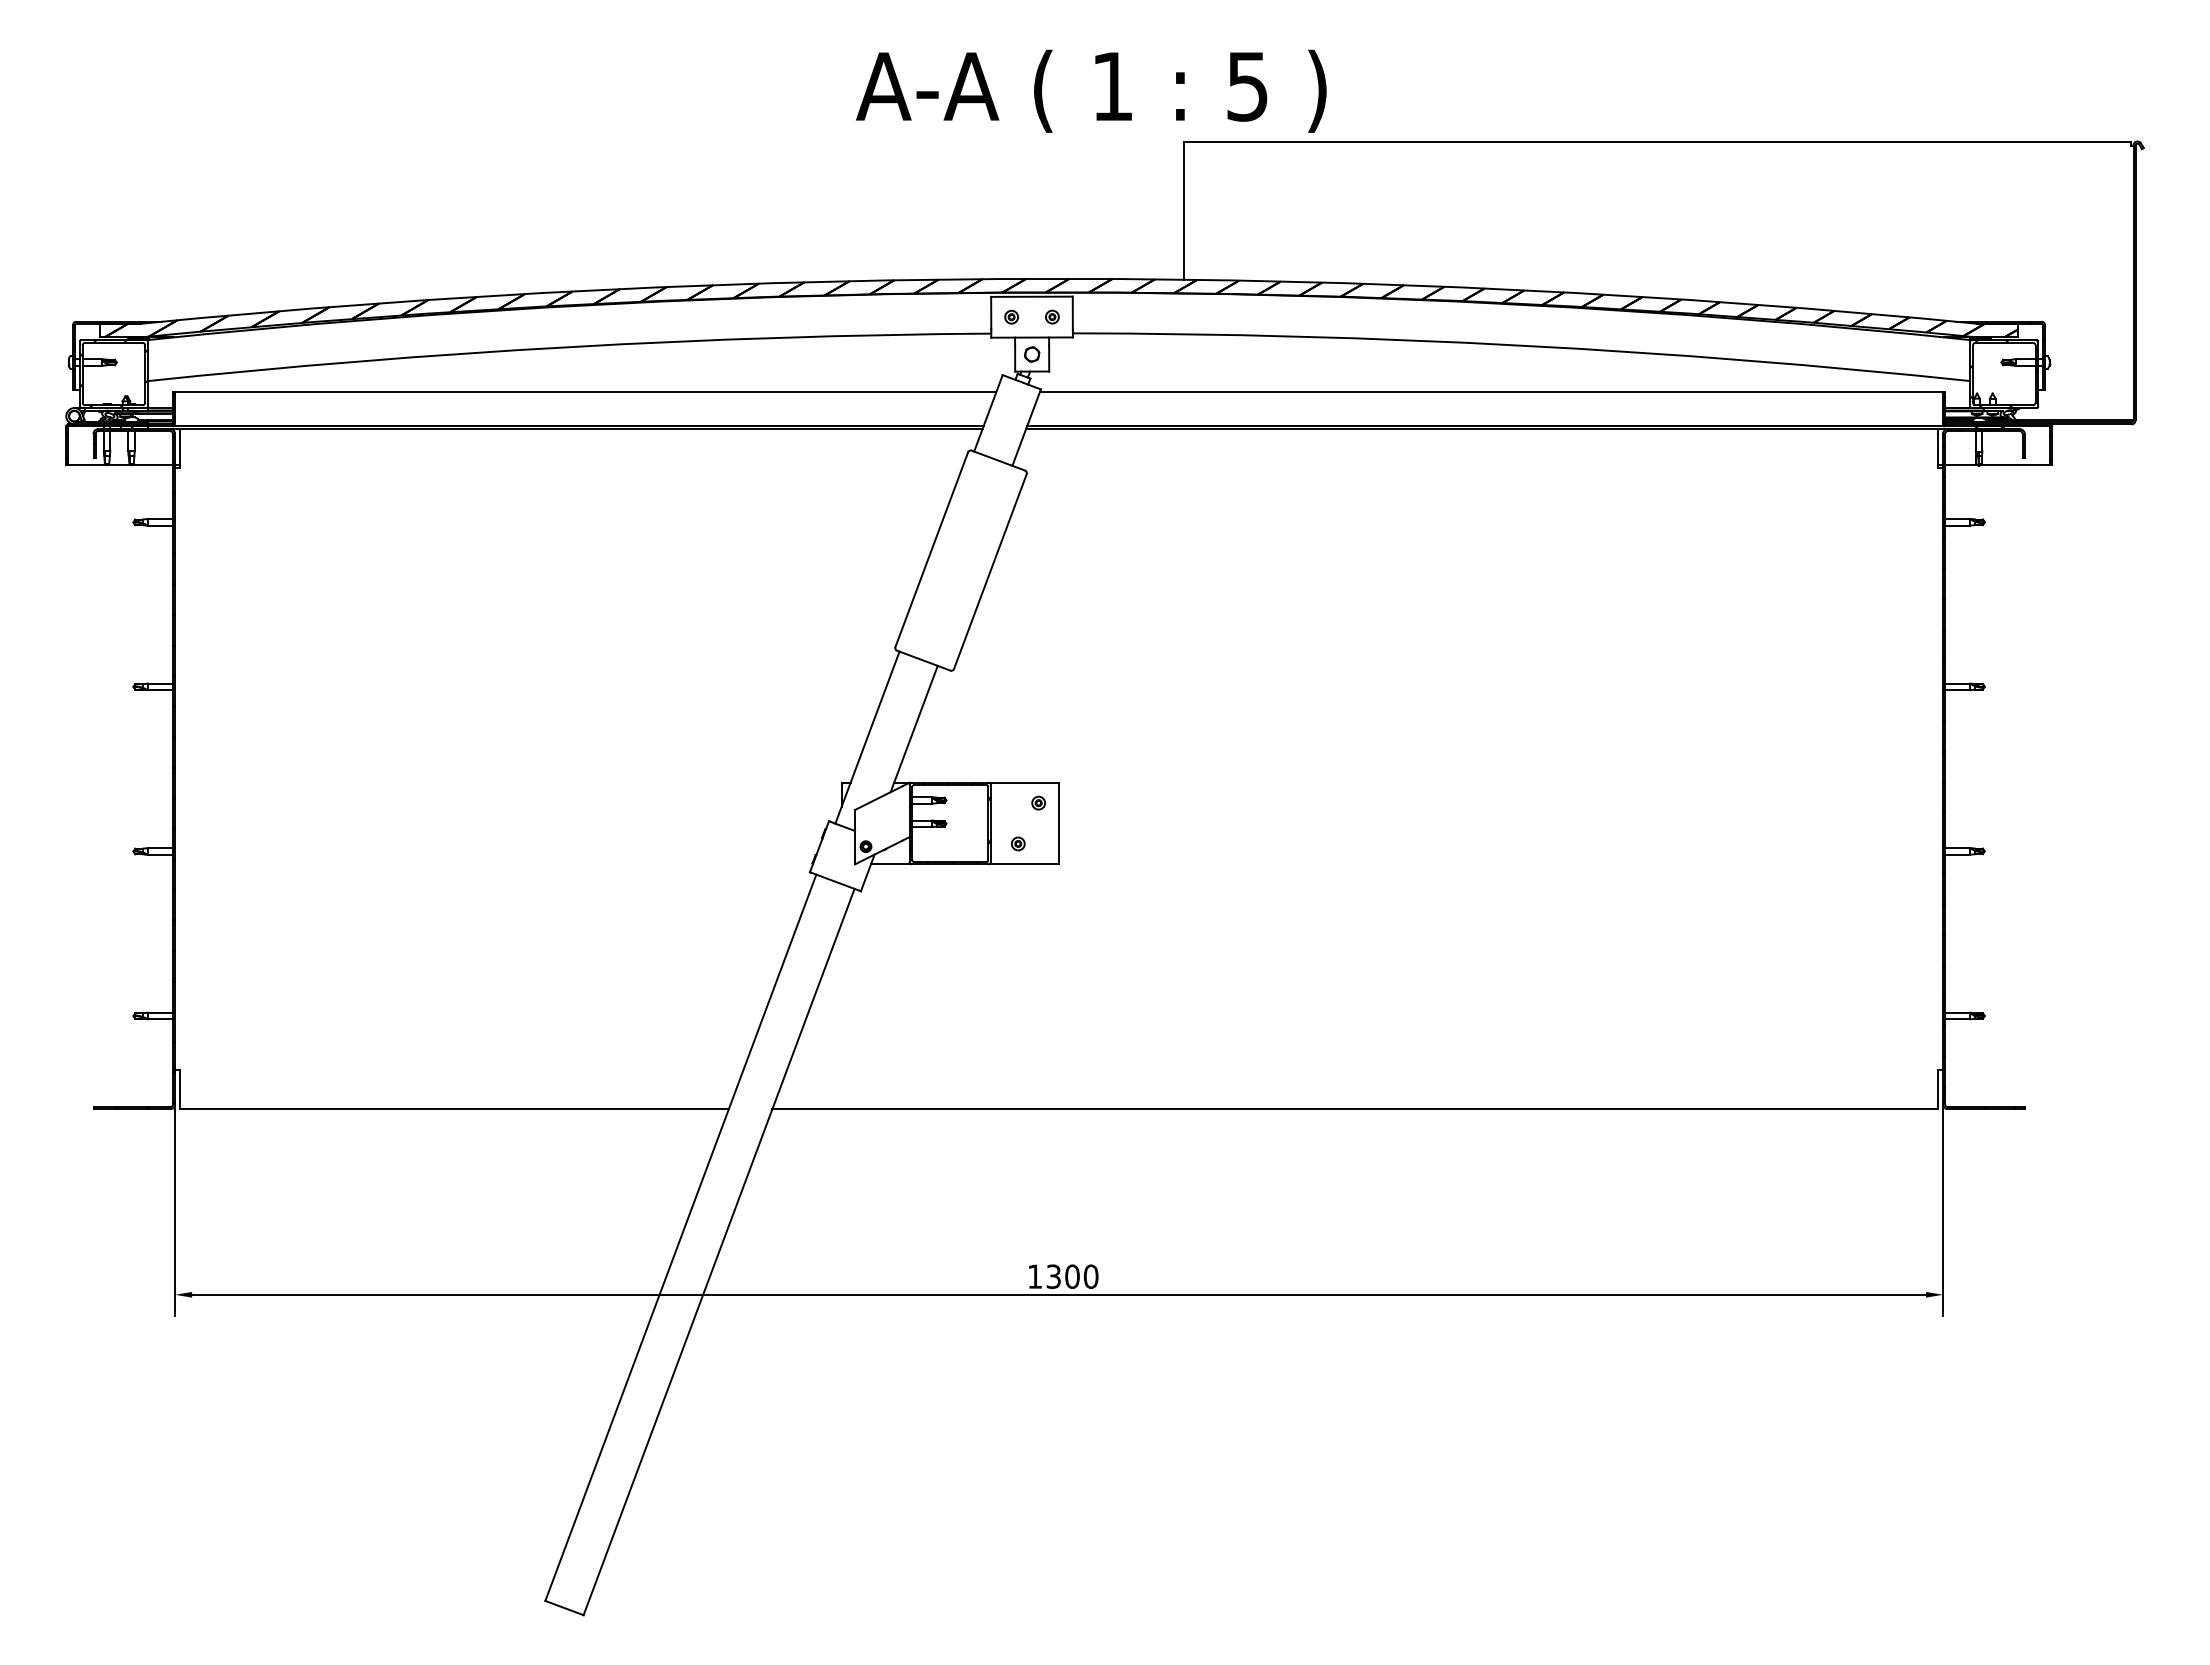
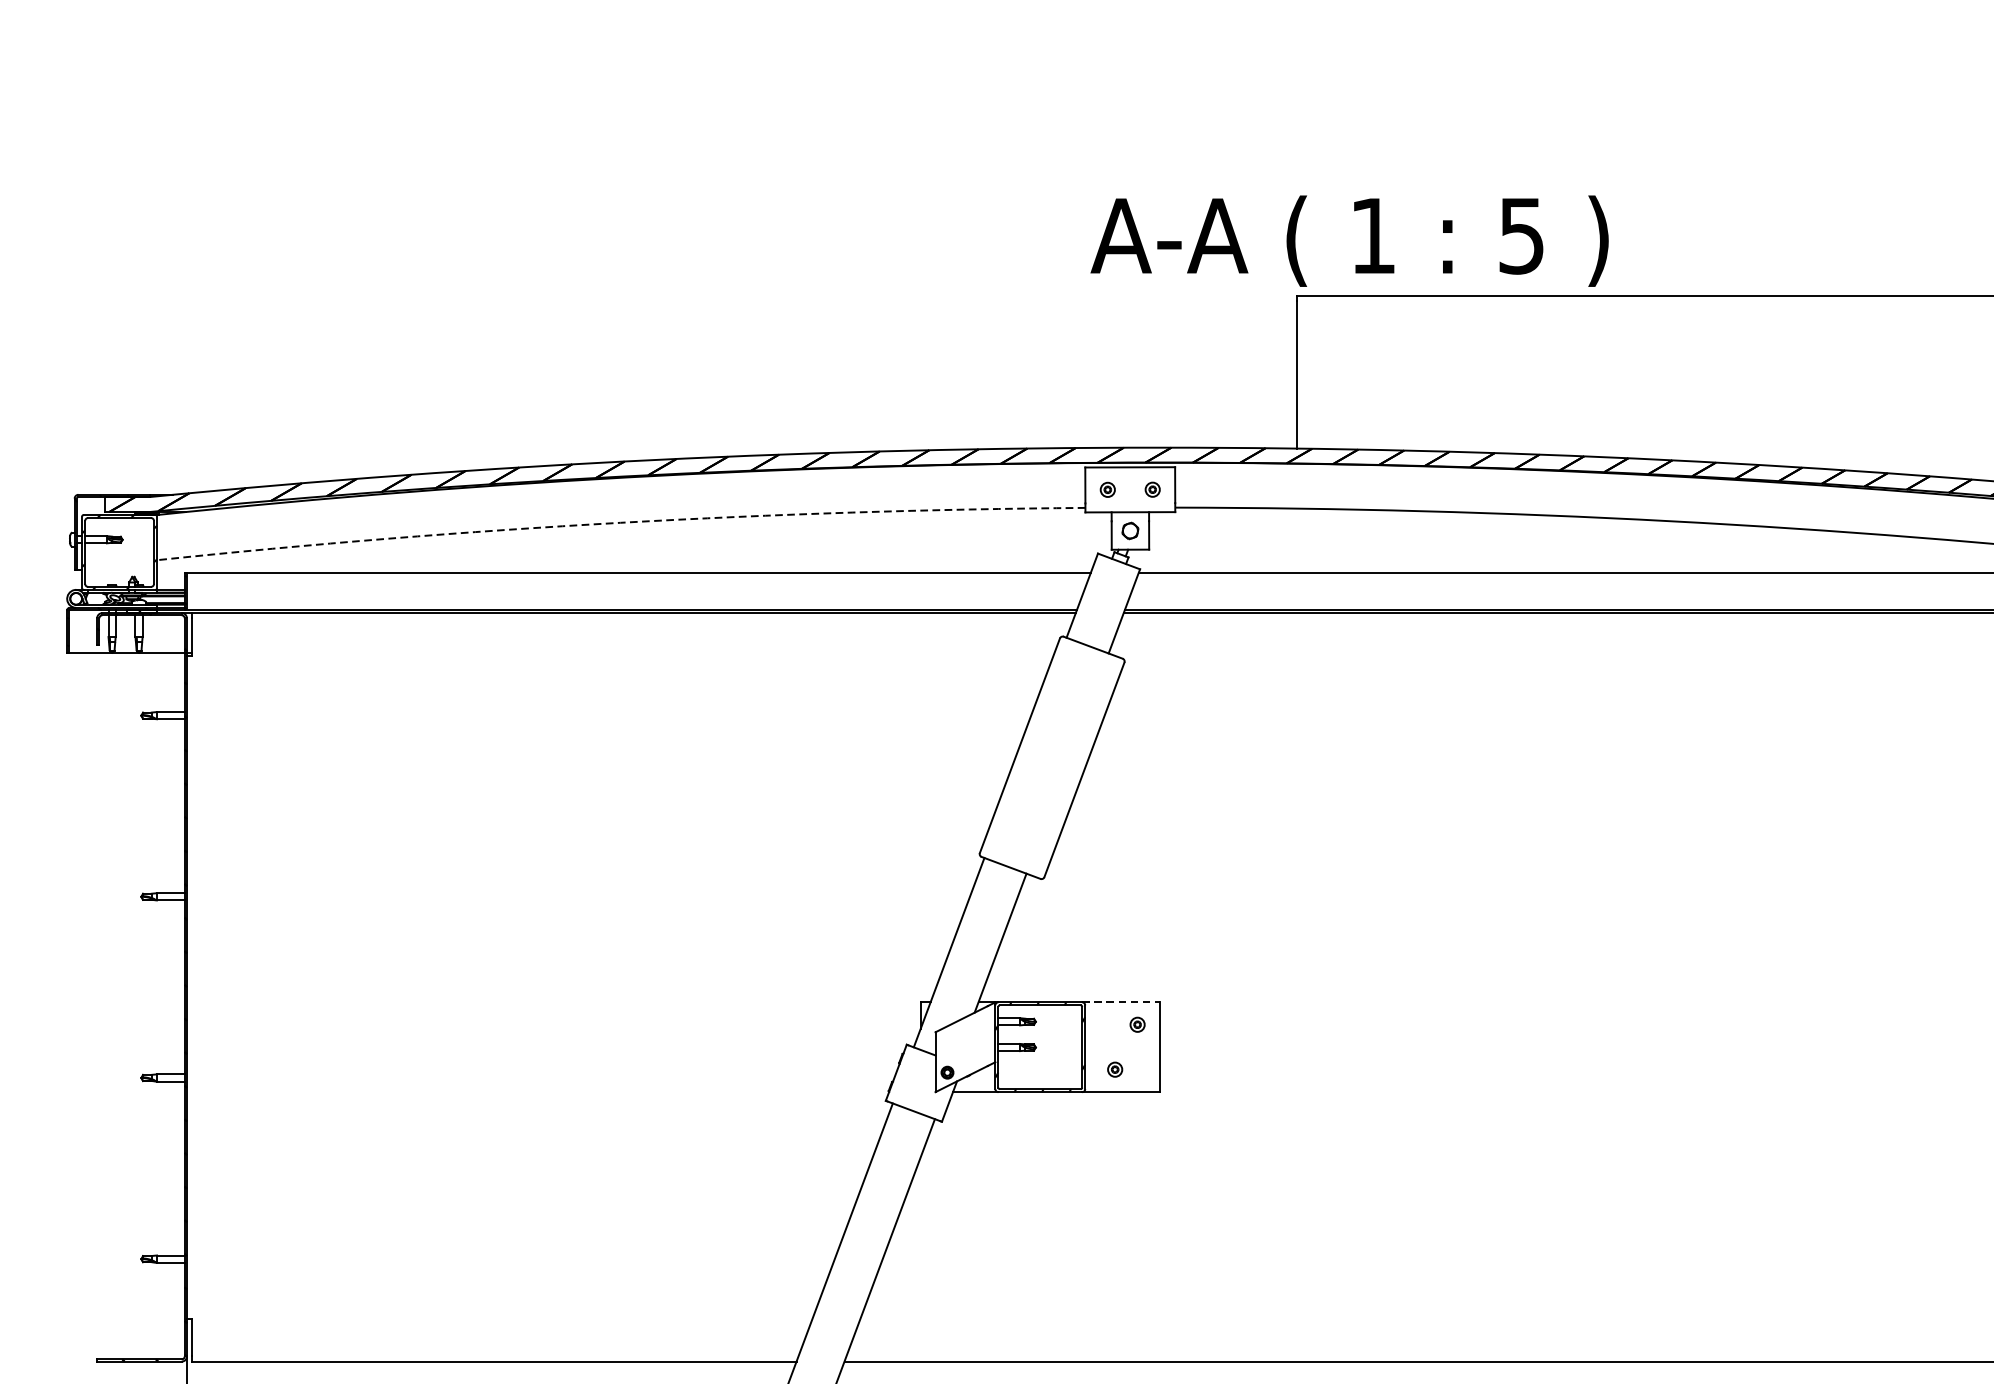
text: (1091, 90) -> (1349, 240), moved
arc: (569, 347) -> (621, 523), solid -> dashed
line: (1024, 782) -> (1121, 1002), solid -> dashed

